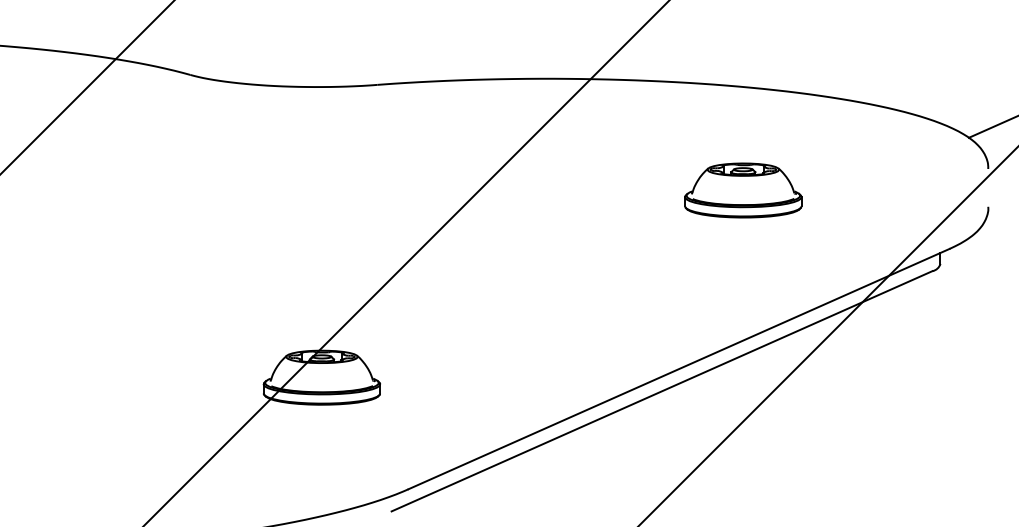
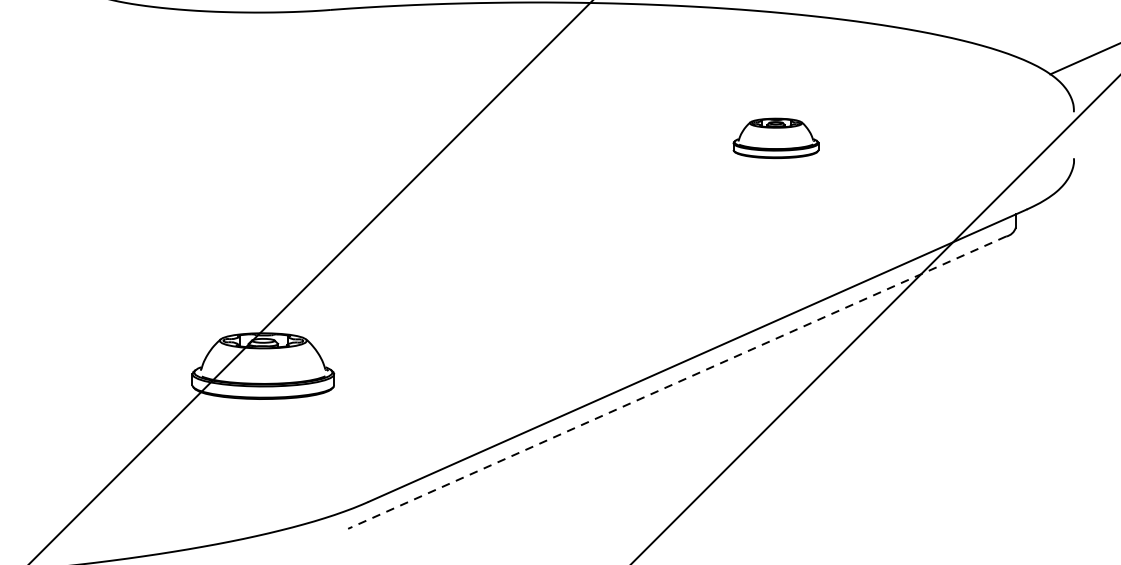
part: (743, 190) -> (776, 138), size x0.6
line: (662, 391) -> (677, 382), solid -> dashed

